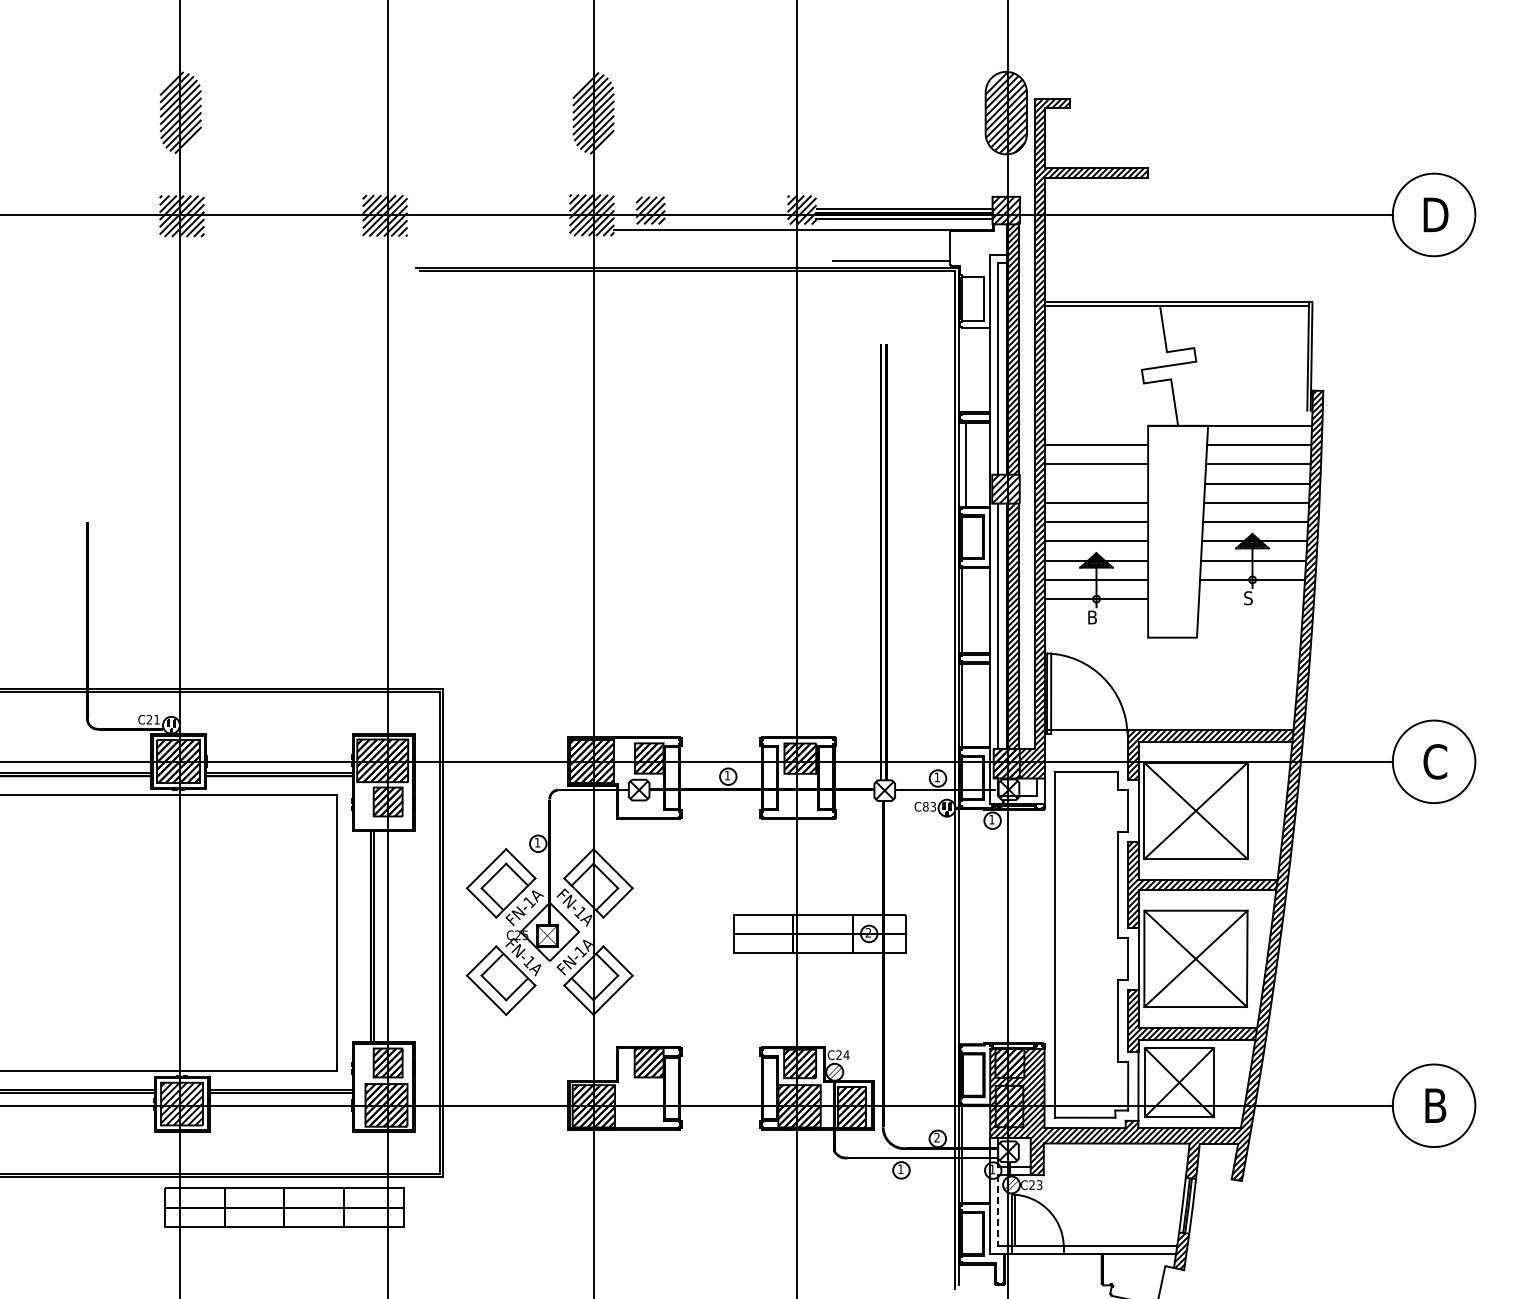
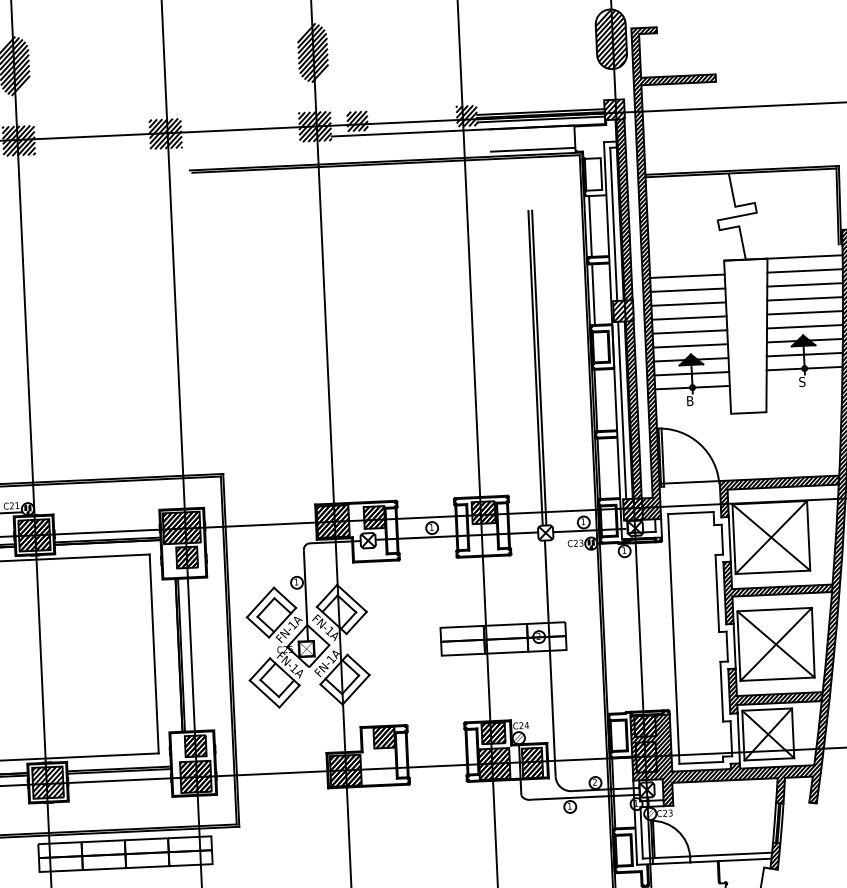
line: (965, 370) -> (590, 226), added
line: (1096, 483) -> (688, 304), added
text: (925, 806) -> (575, 543), C83 -> C23
line: (998, 1210) -> (641, 832), dashed -> solid

